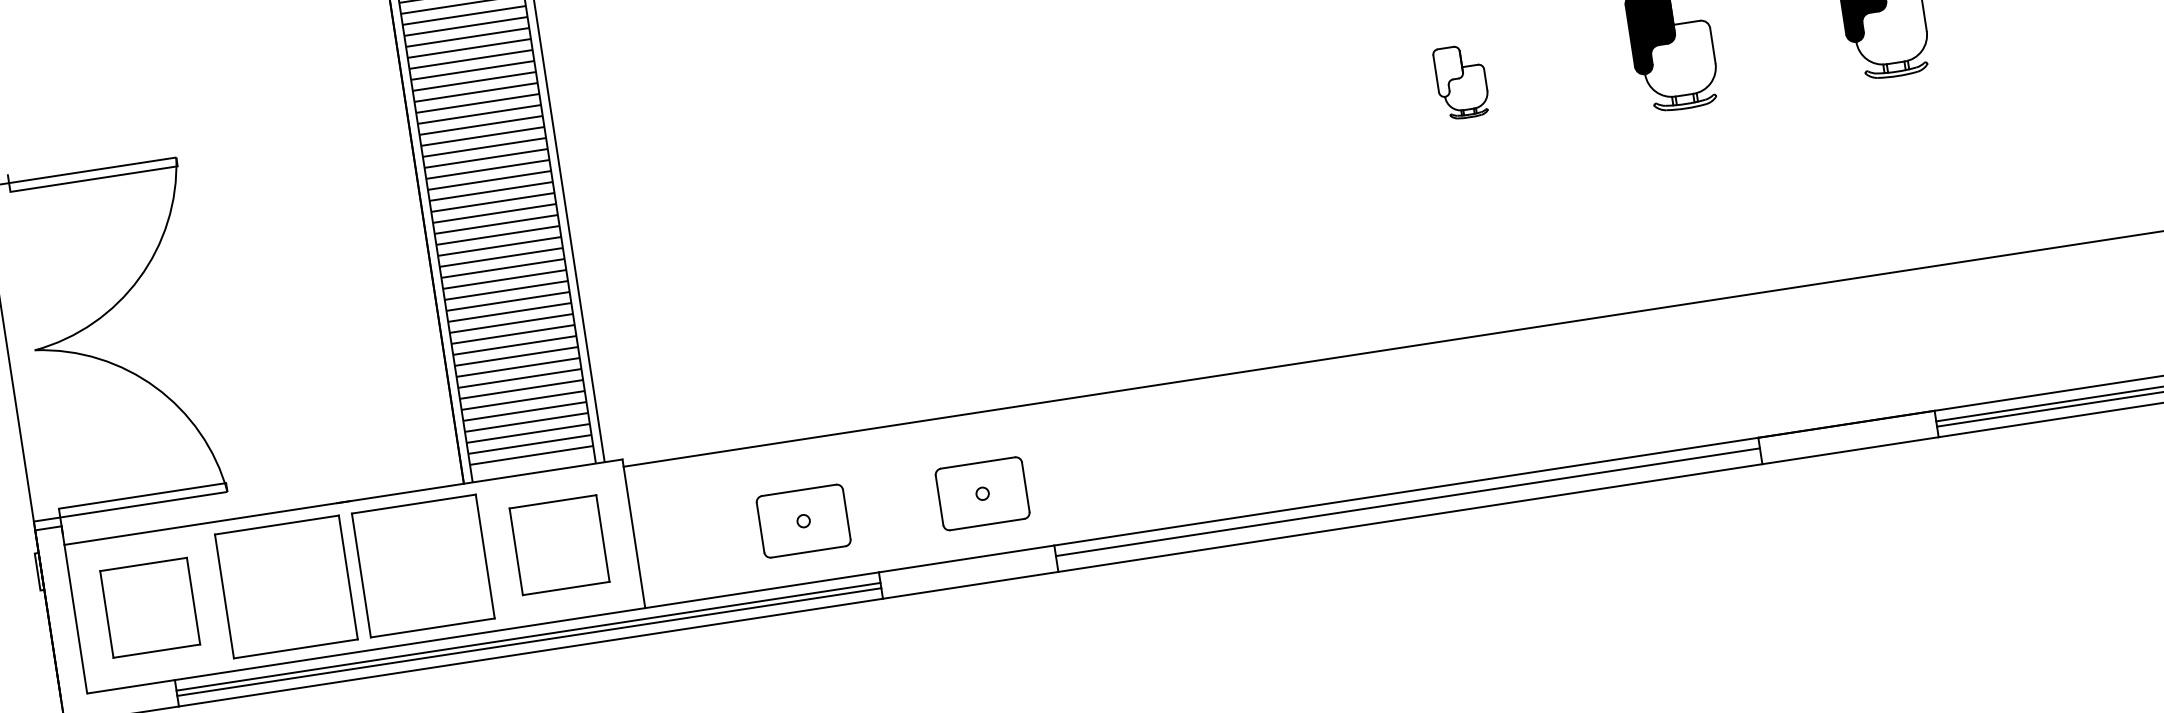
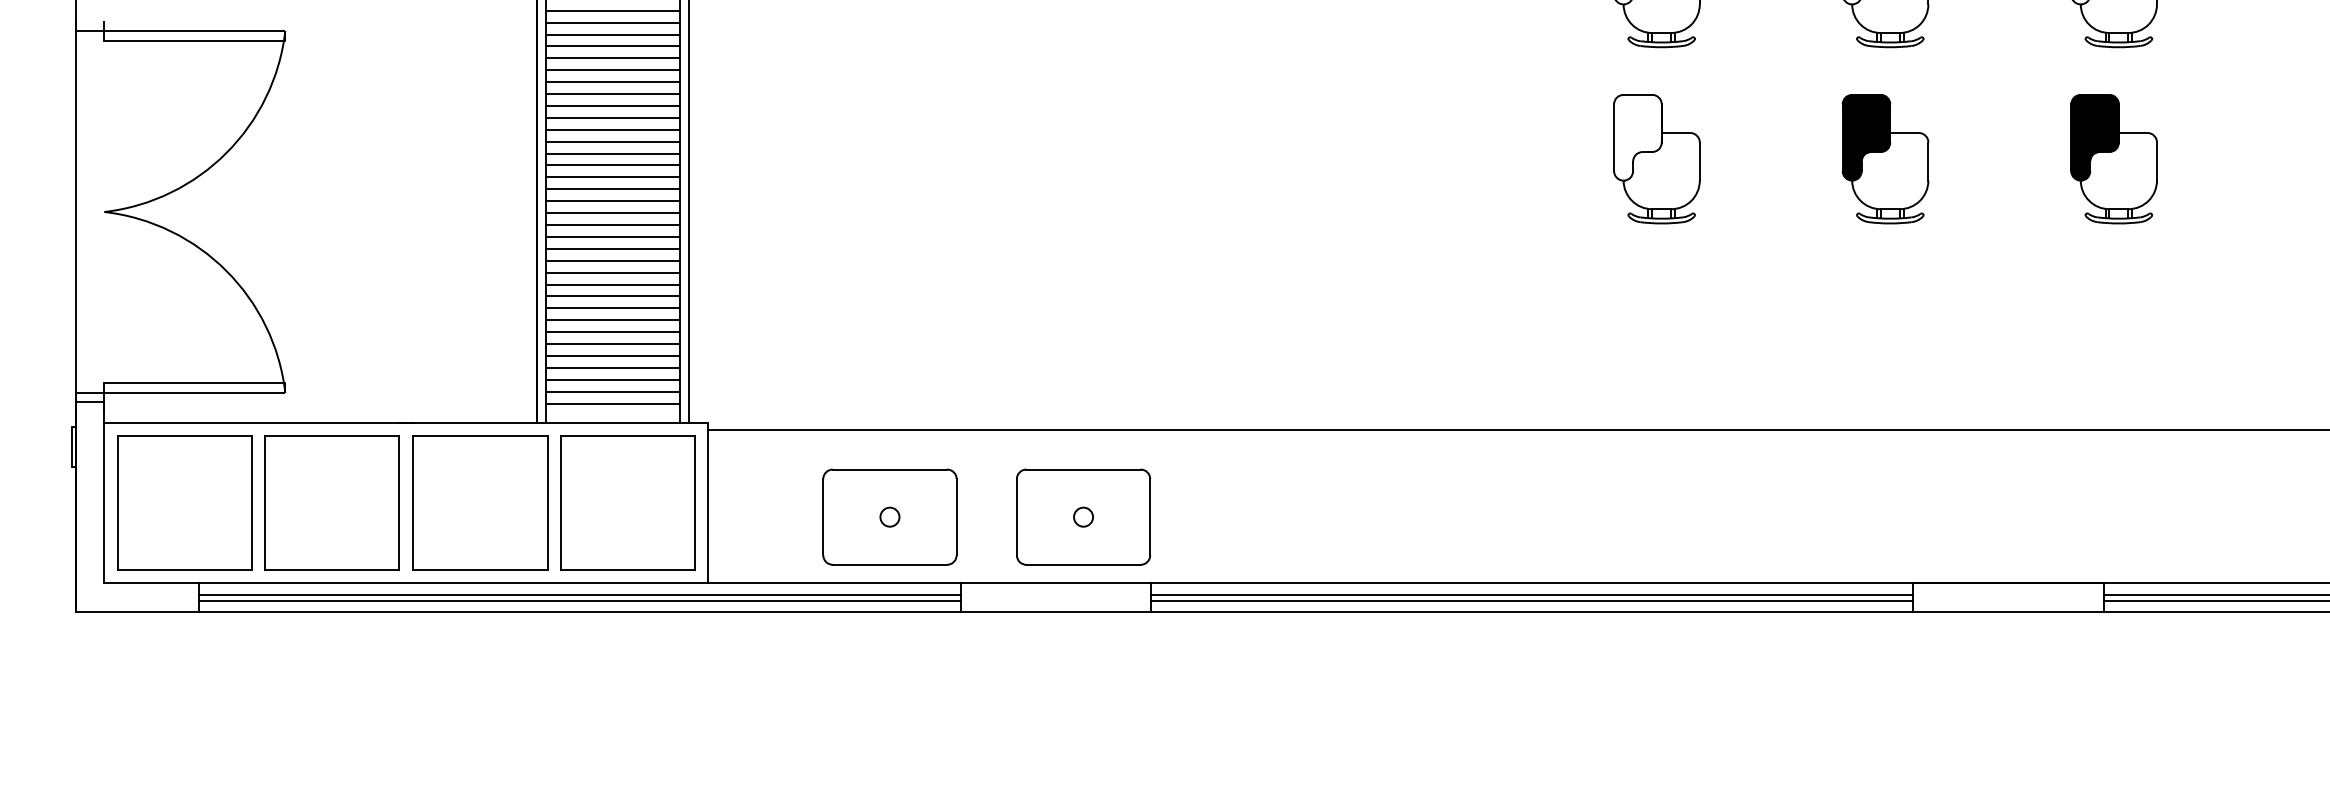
part: (1461, 82) -> (1656, 159), size x1.67
part: (982, 493) -> (1083, 516), size x1.43
line: (1409, 507) -> (1532, 600), added
part: (803, 520) -> (889, 516), size x1.43
part: (559, 544) -> (627, 502), size x1.43
part: (149, 607) -> (184, 502), size x1.43

